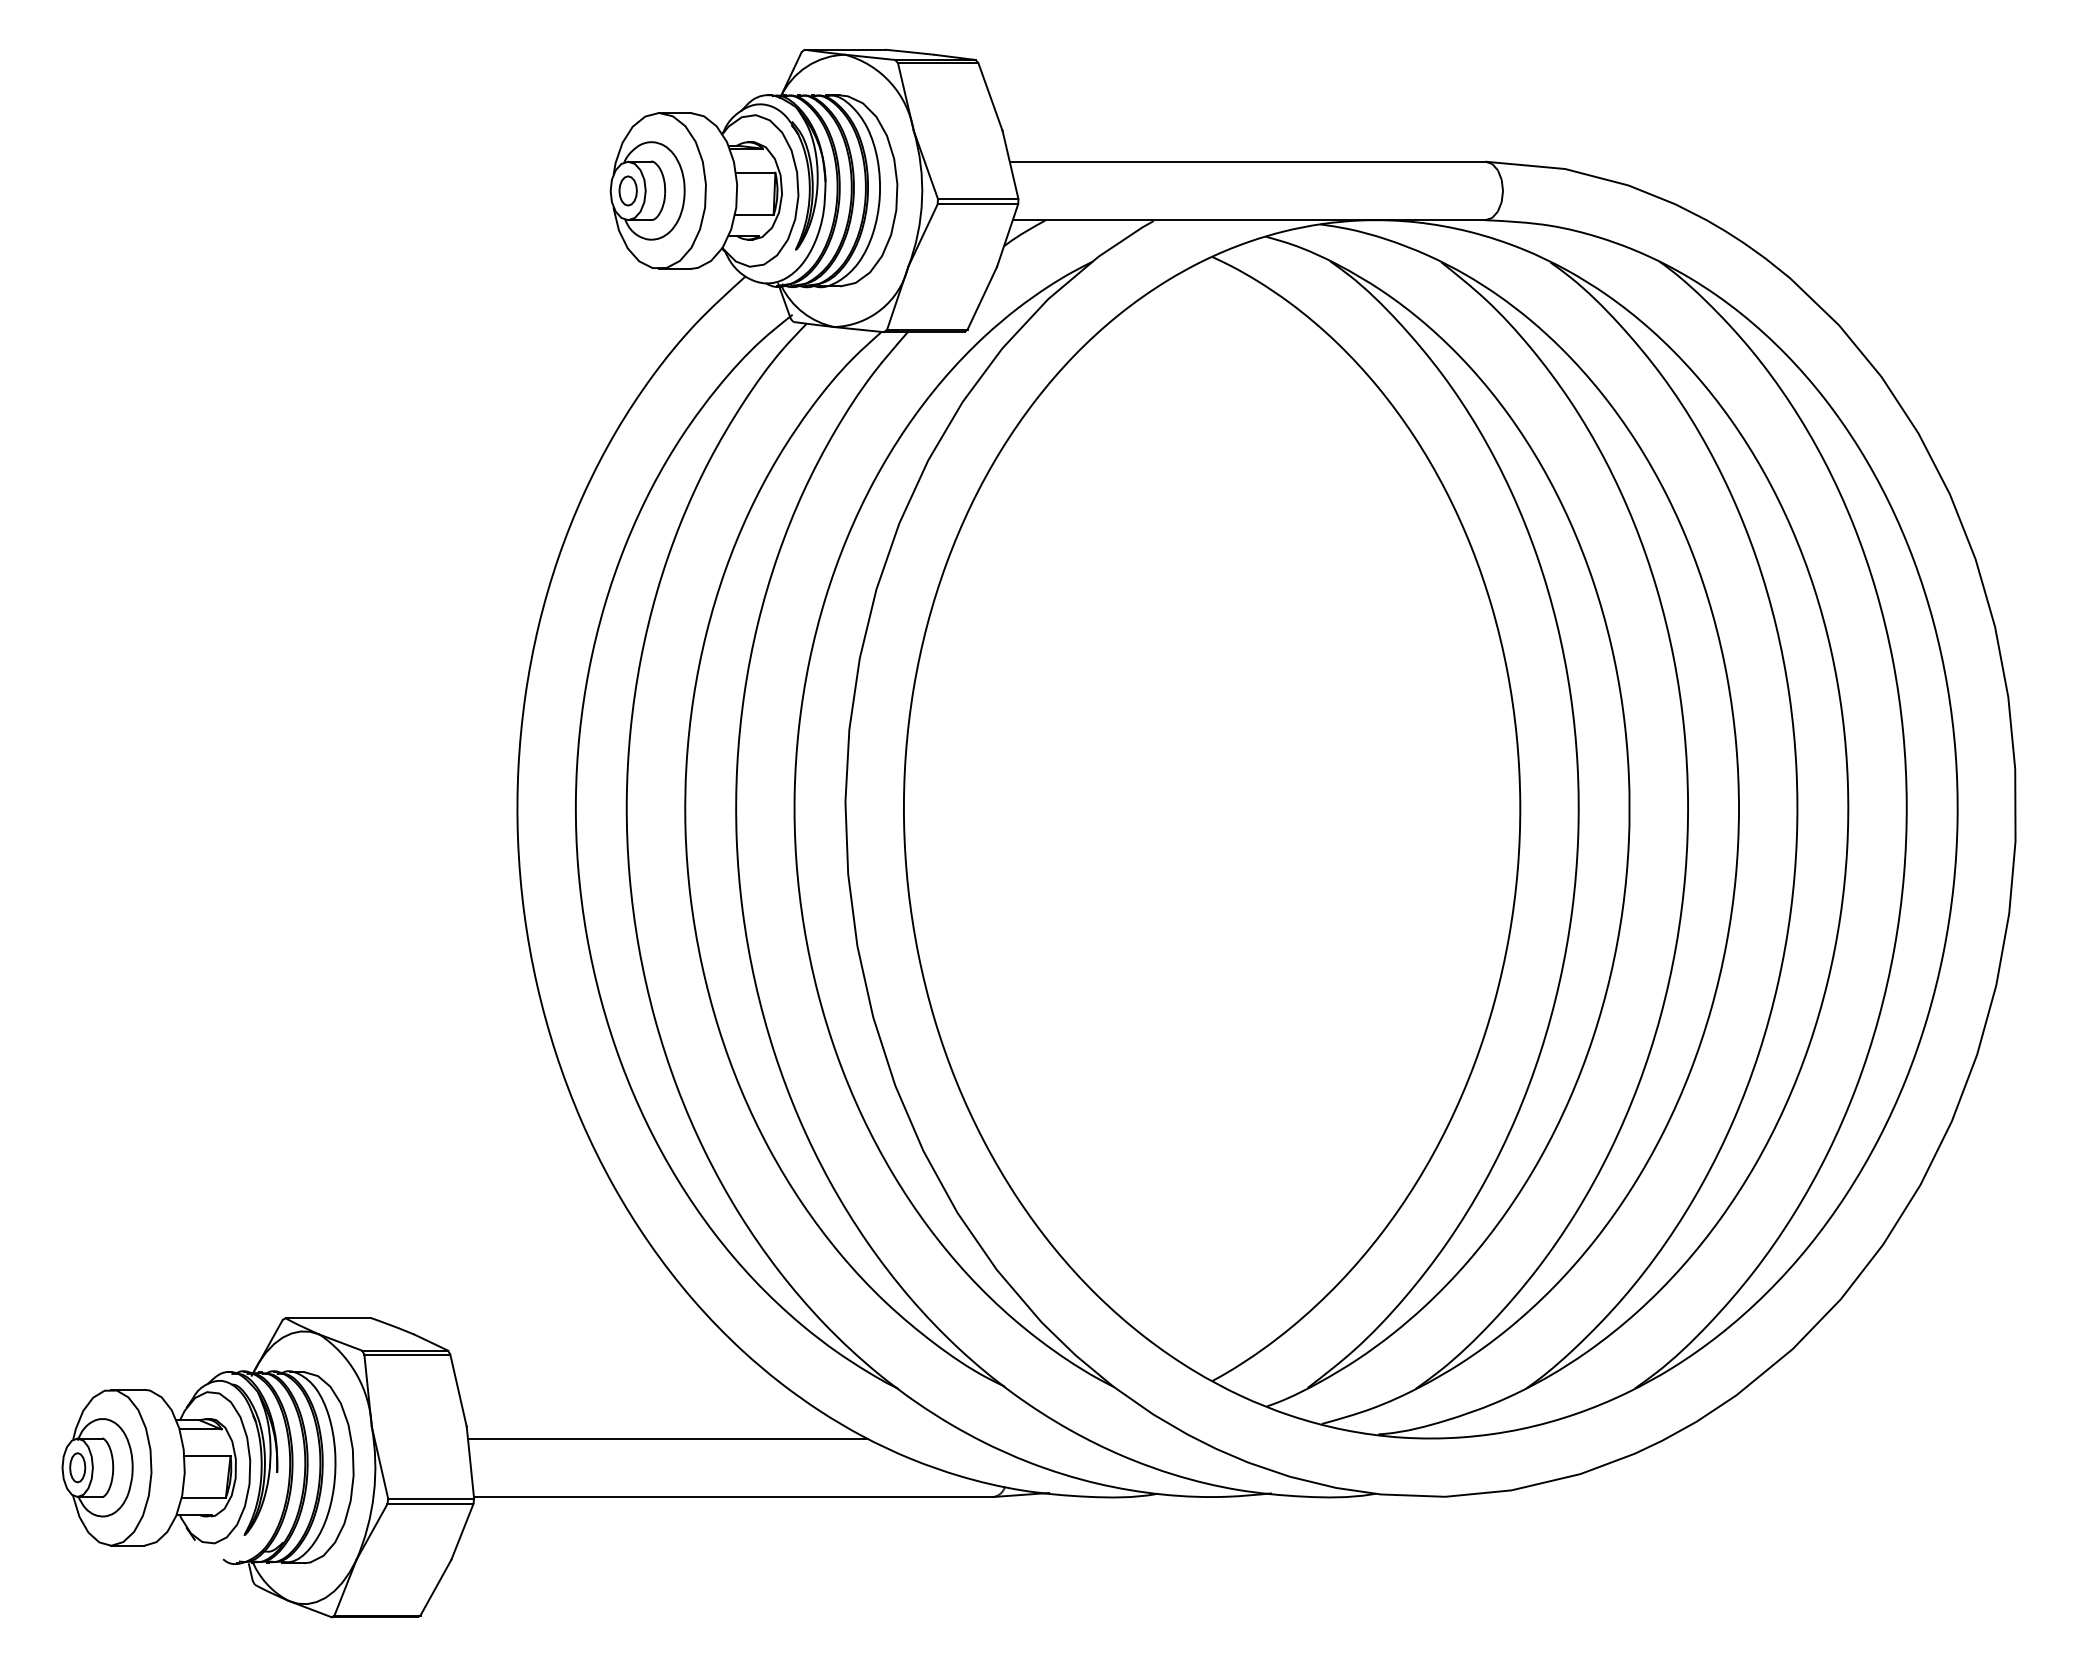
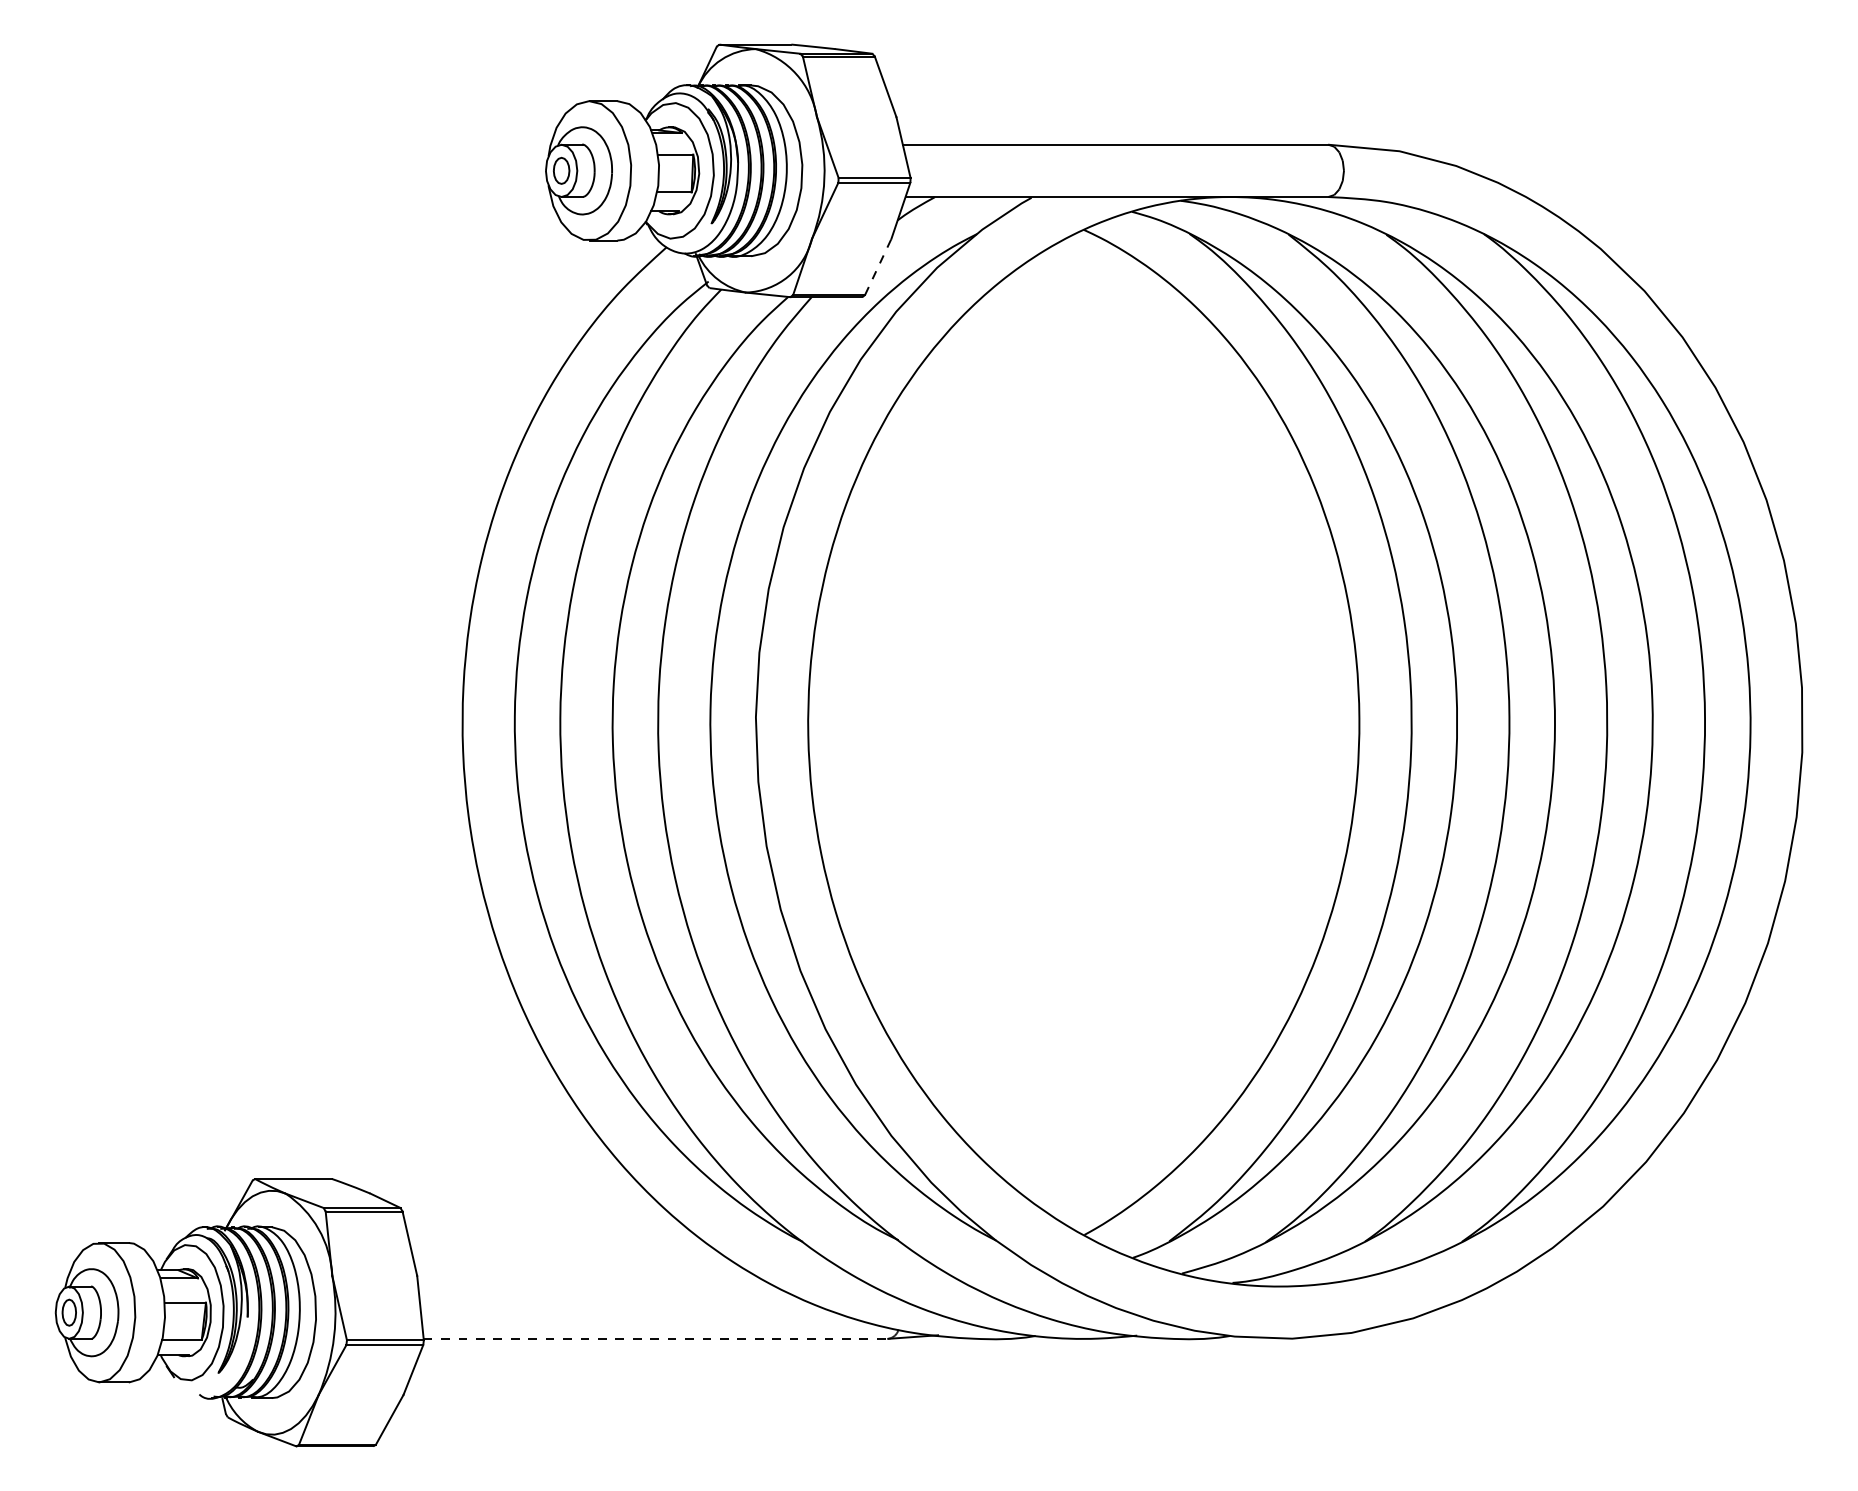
line: (982, 297) -> (878, 266), solid -> dashed
line: (667, 1438) -> (596, 1286), removed
line: (734, 1496) -> (656, 1338), solid -> dashed

